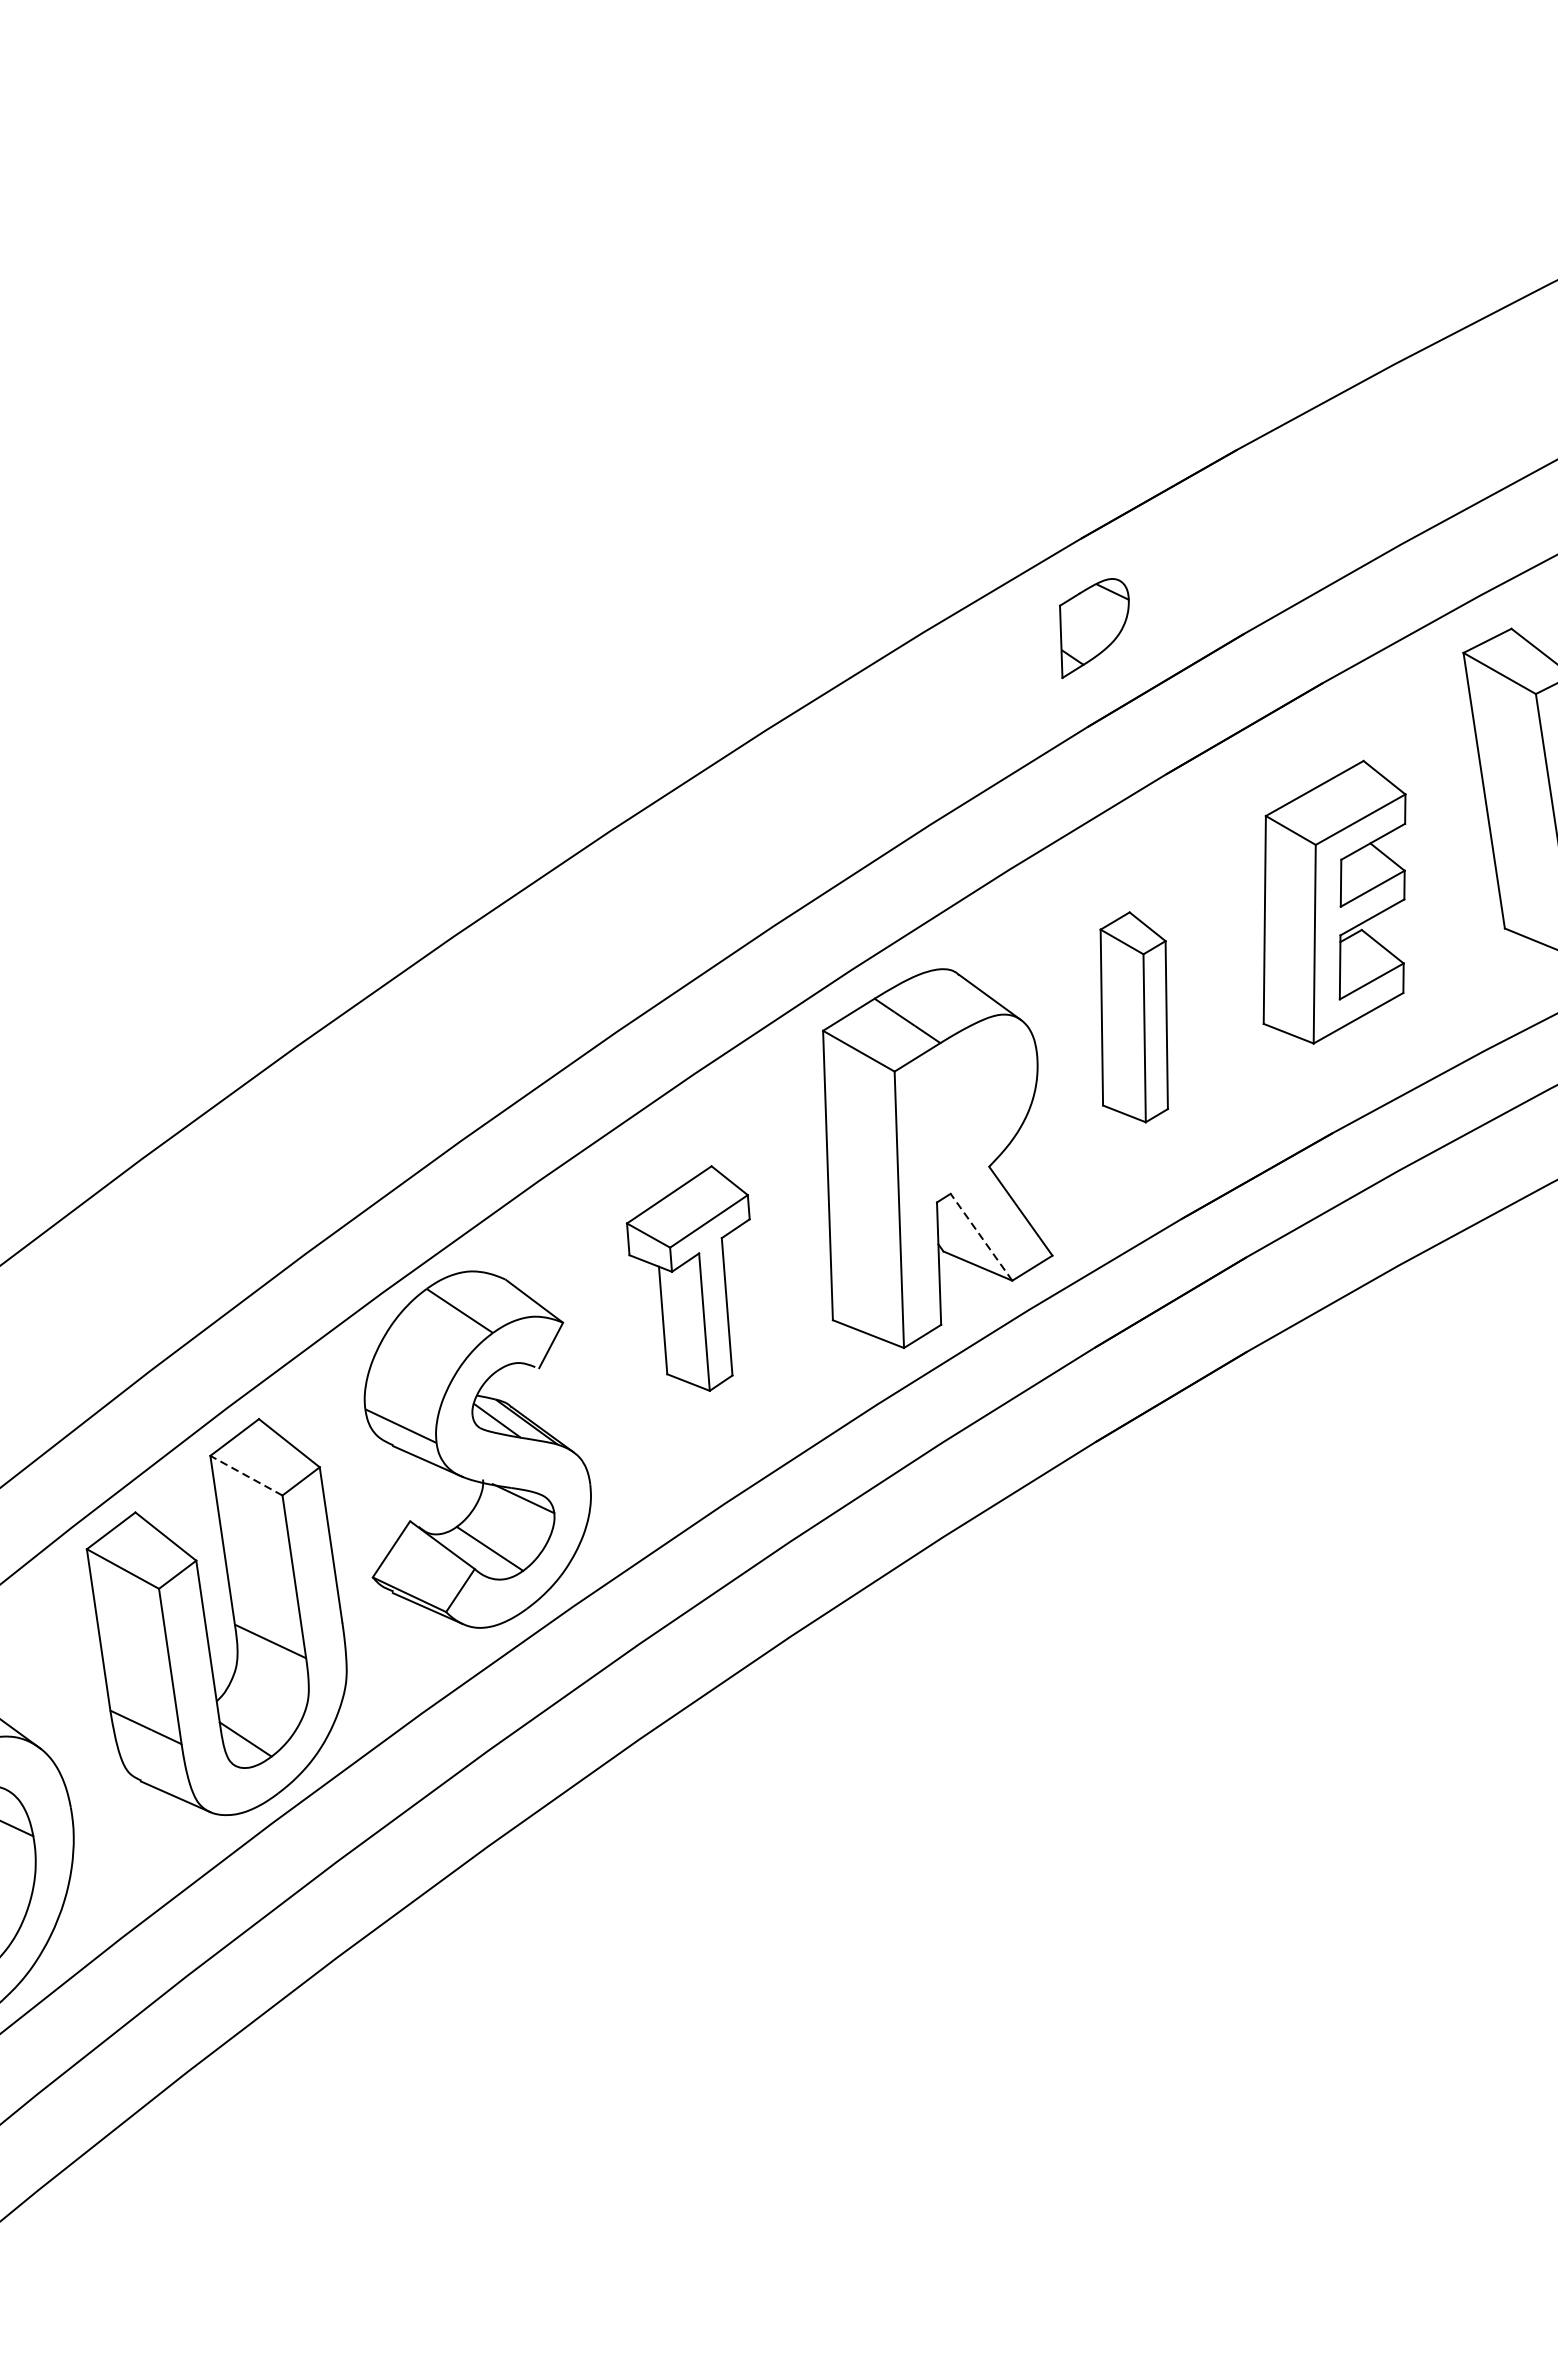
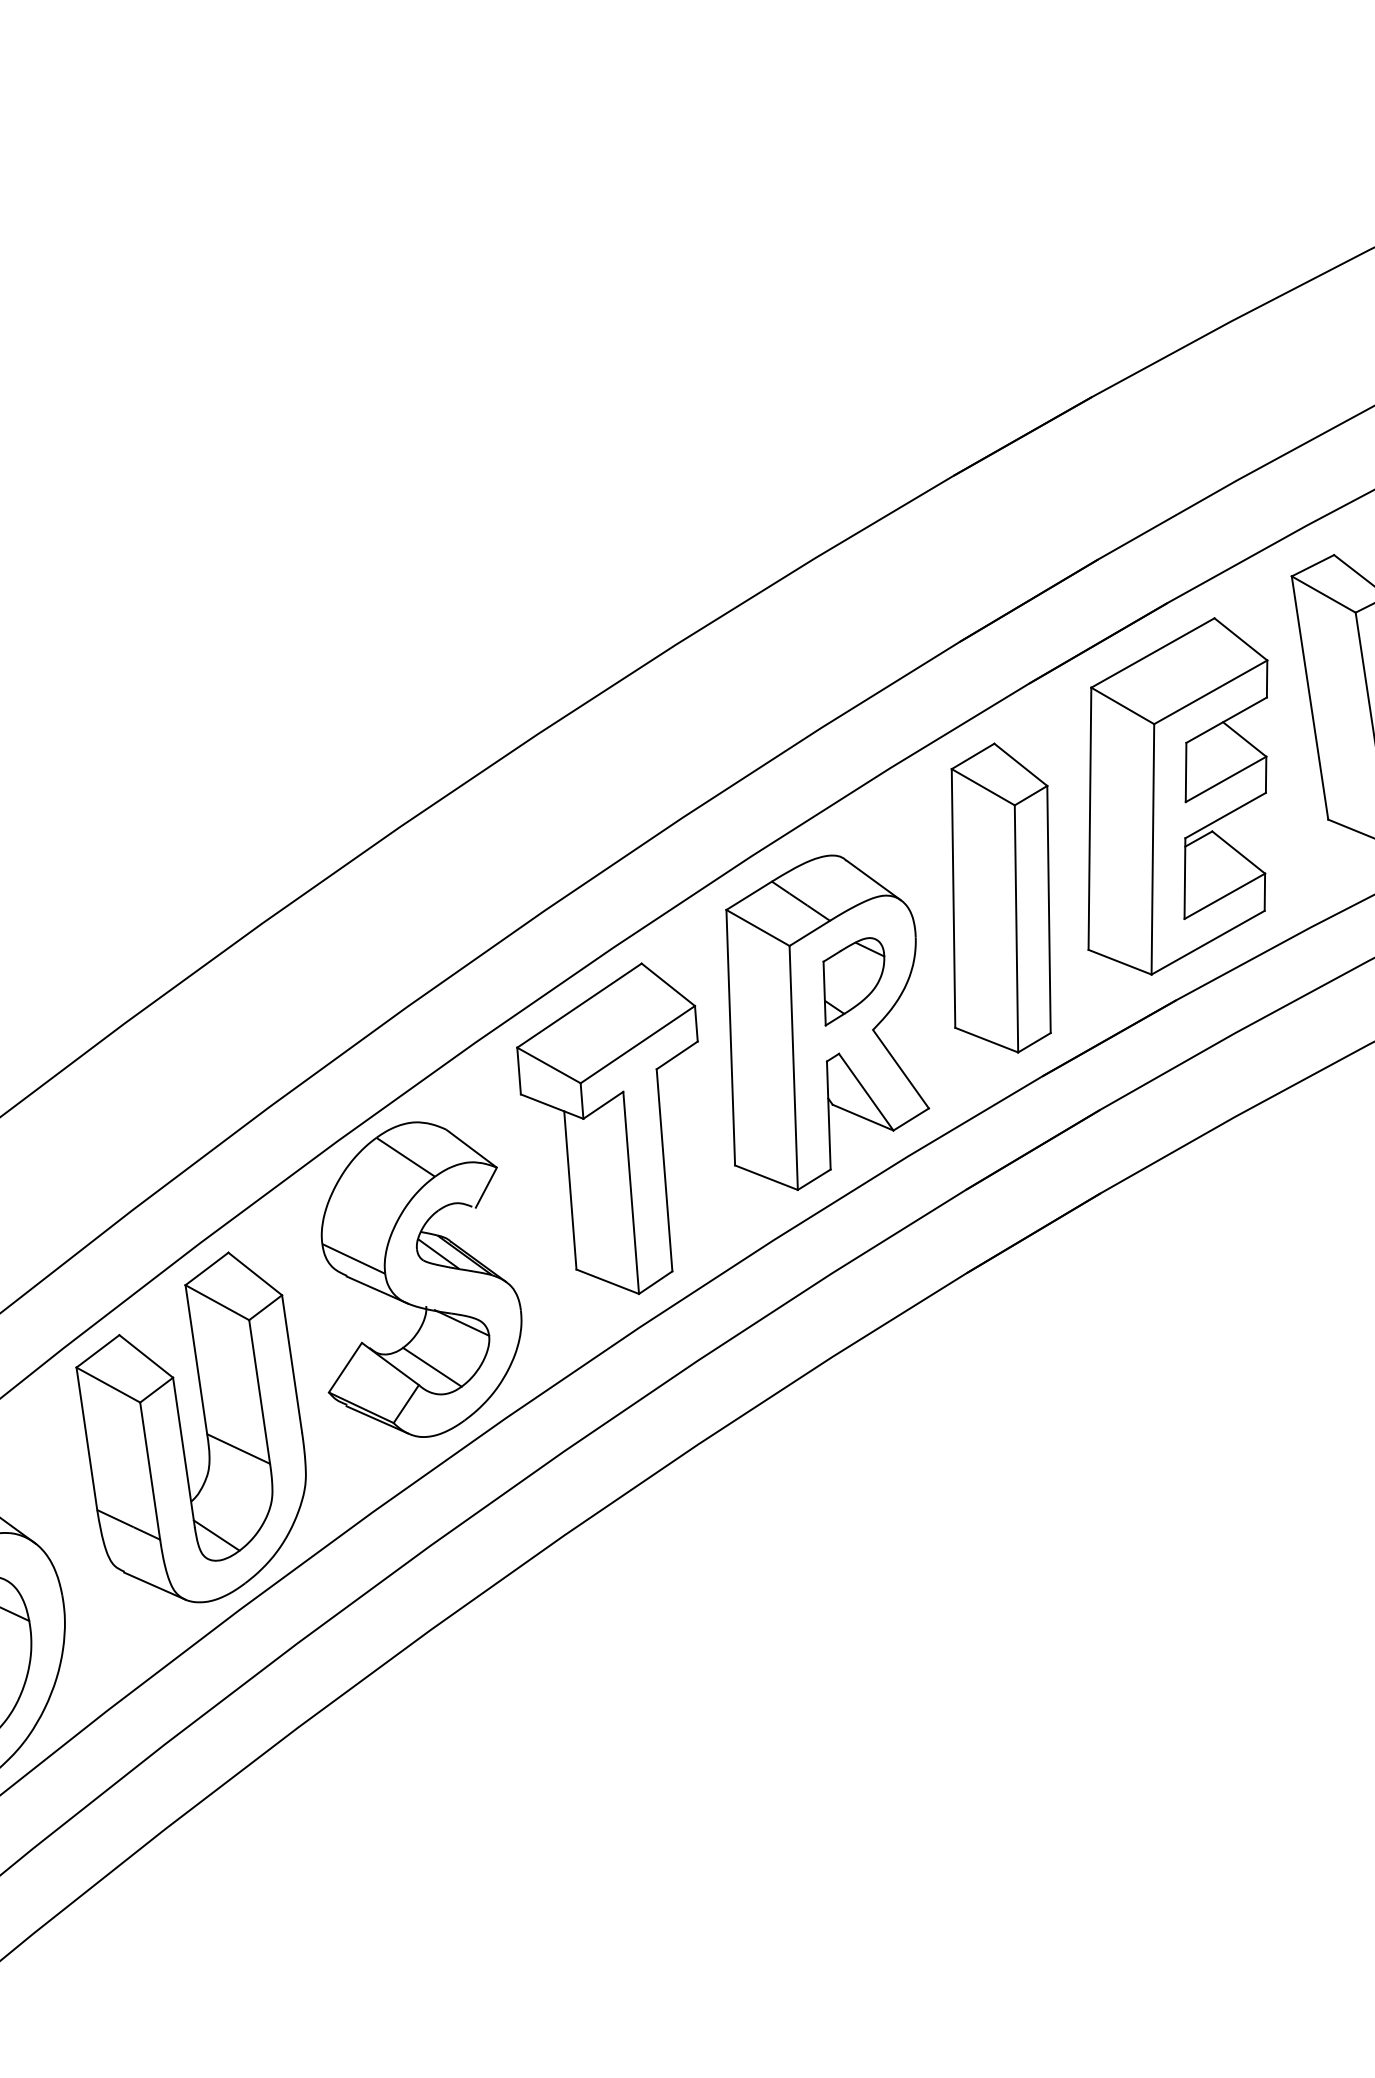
part: (1093, 628) -> (853, 981), moved
part: (1334, 902) -> (1177, 796), size x1.43
part: (1133, 1016) -> (1000, 897), size x1.67
line: (980, 1236) -> (865, 1091), dashed -> solid
part: (688, 1278) -> (607, 1128), size x1.67
line: (245, 1475) -> (216, 1302), dashed -> solid

